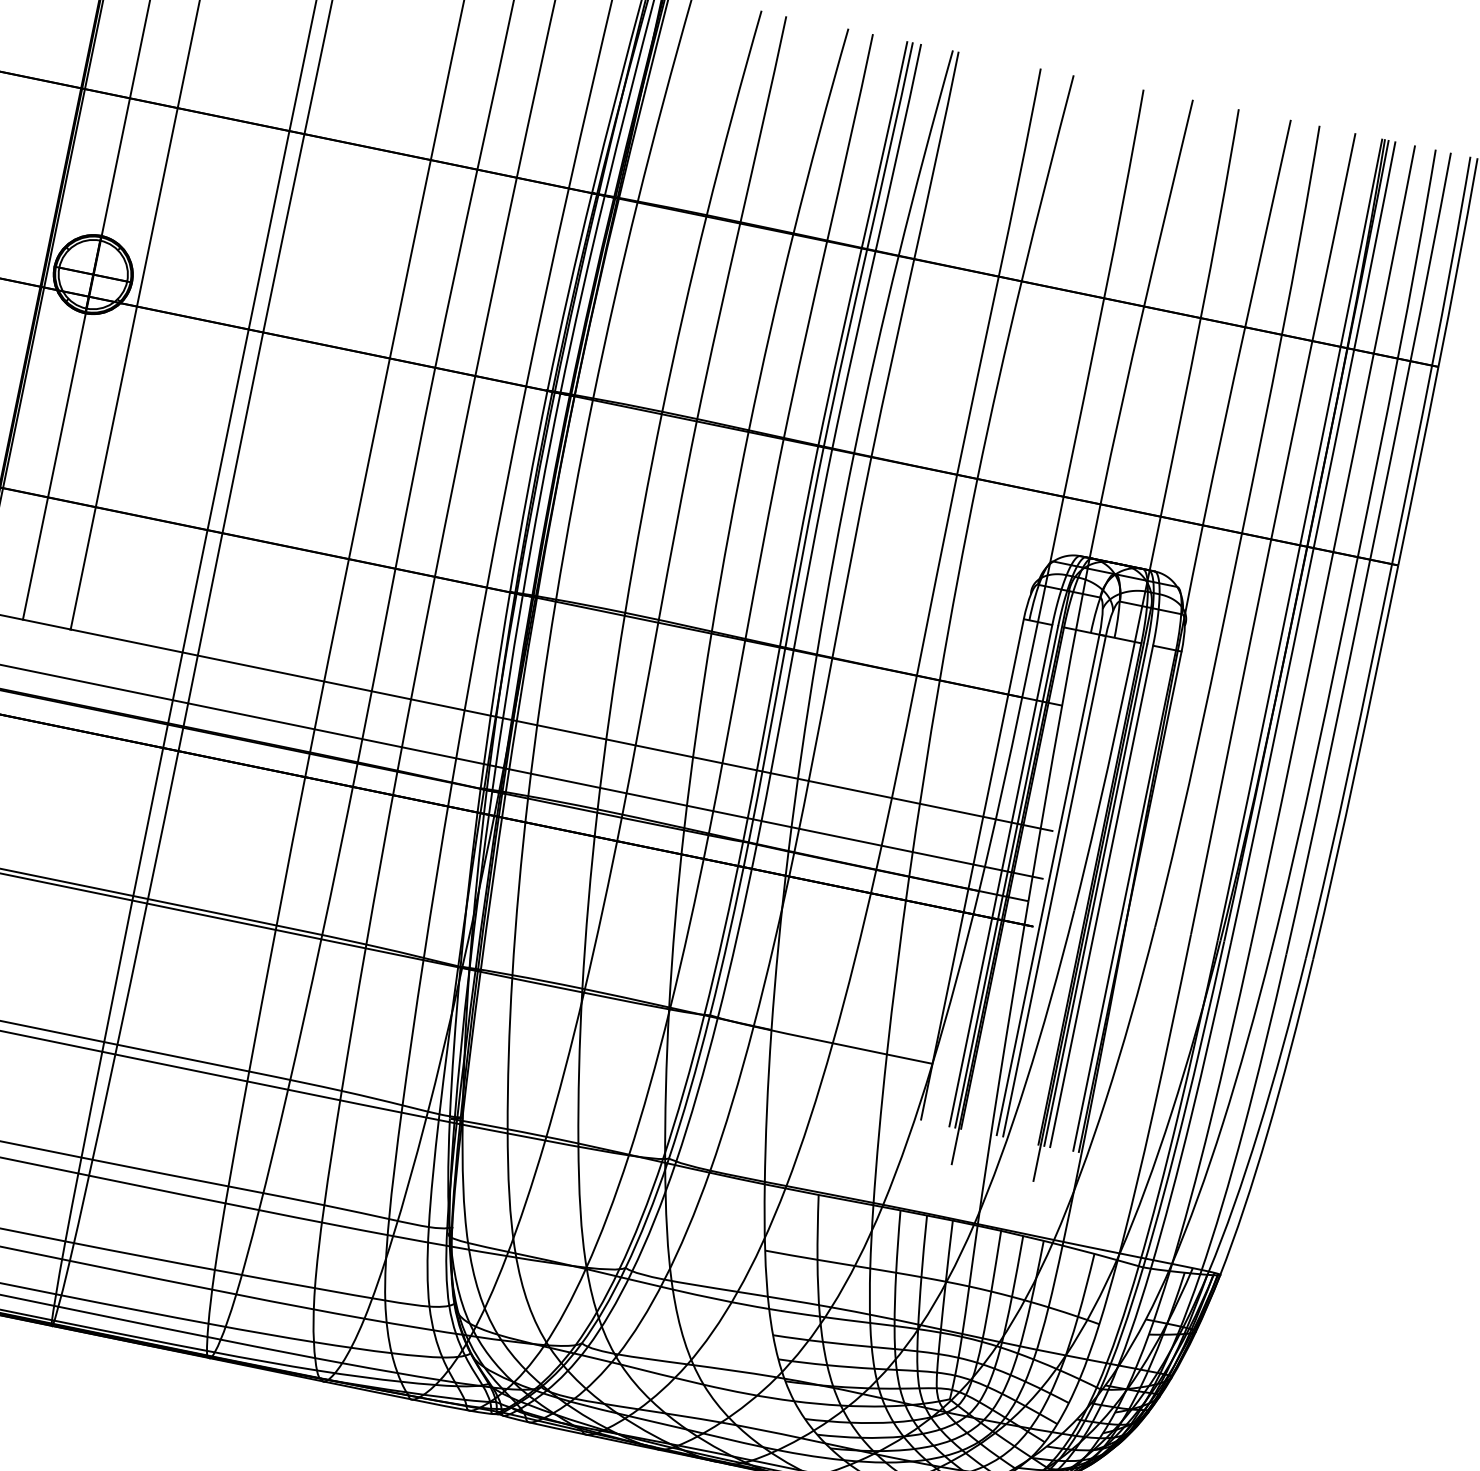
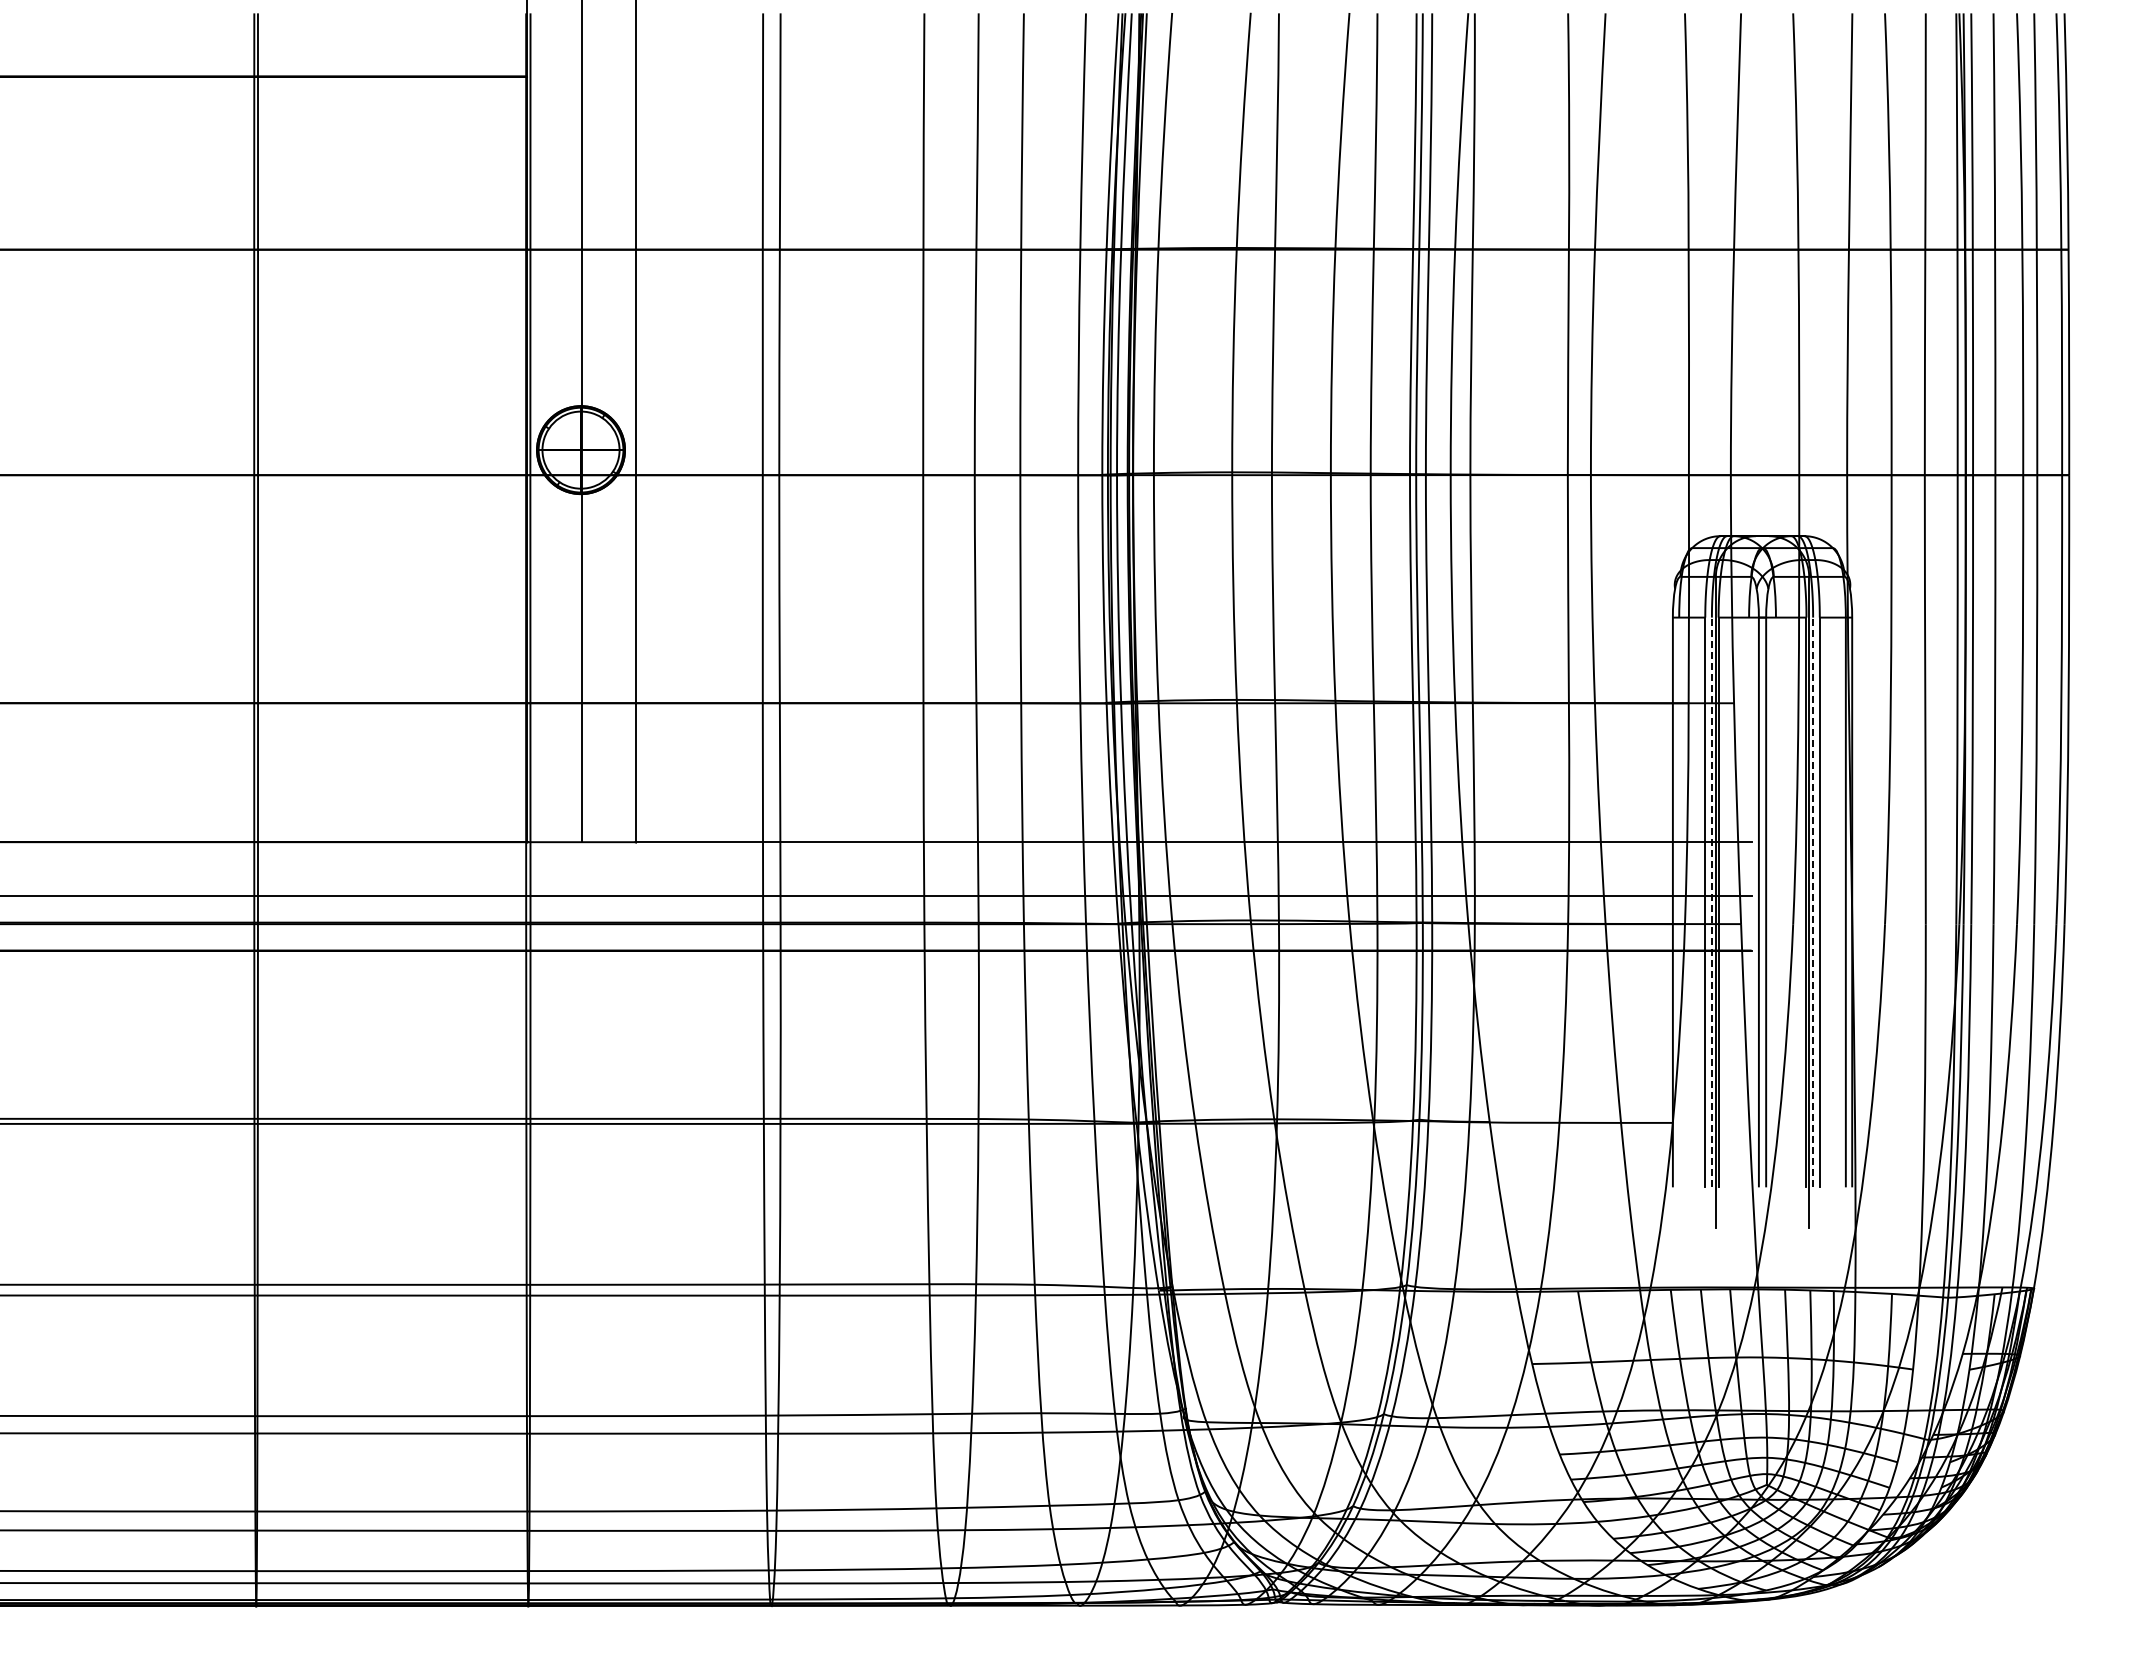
line: (1006, 876) -> (1711, 902), solid -> dashed
line: (1096, 895) -> (1813, 902), solid -> dashed

